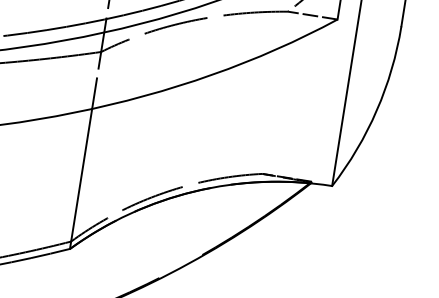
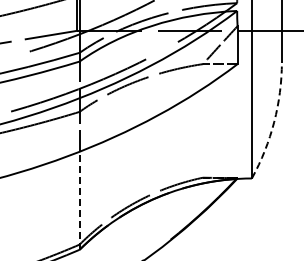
arc: (377, 111) -> (274, 122), solid -> dashed
line: (80, 178) -> (79, 200), solid -> dashed

